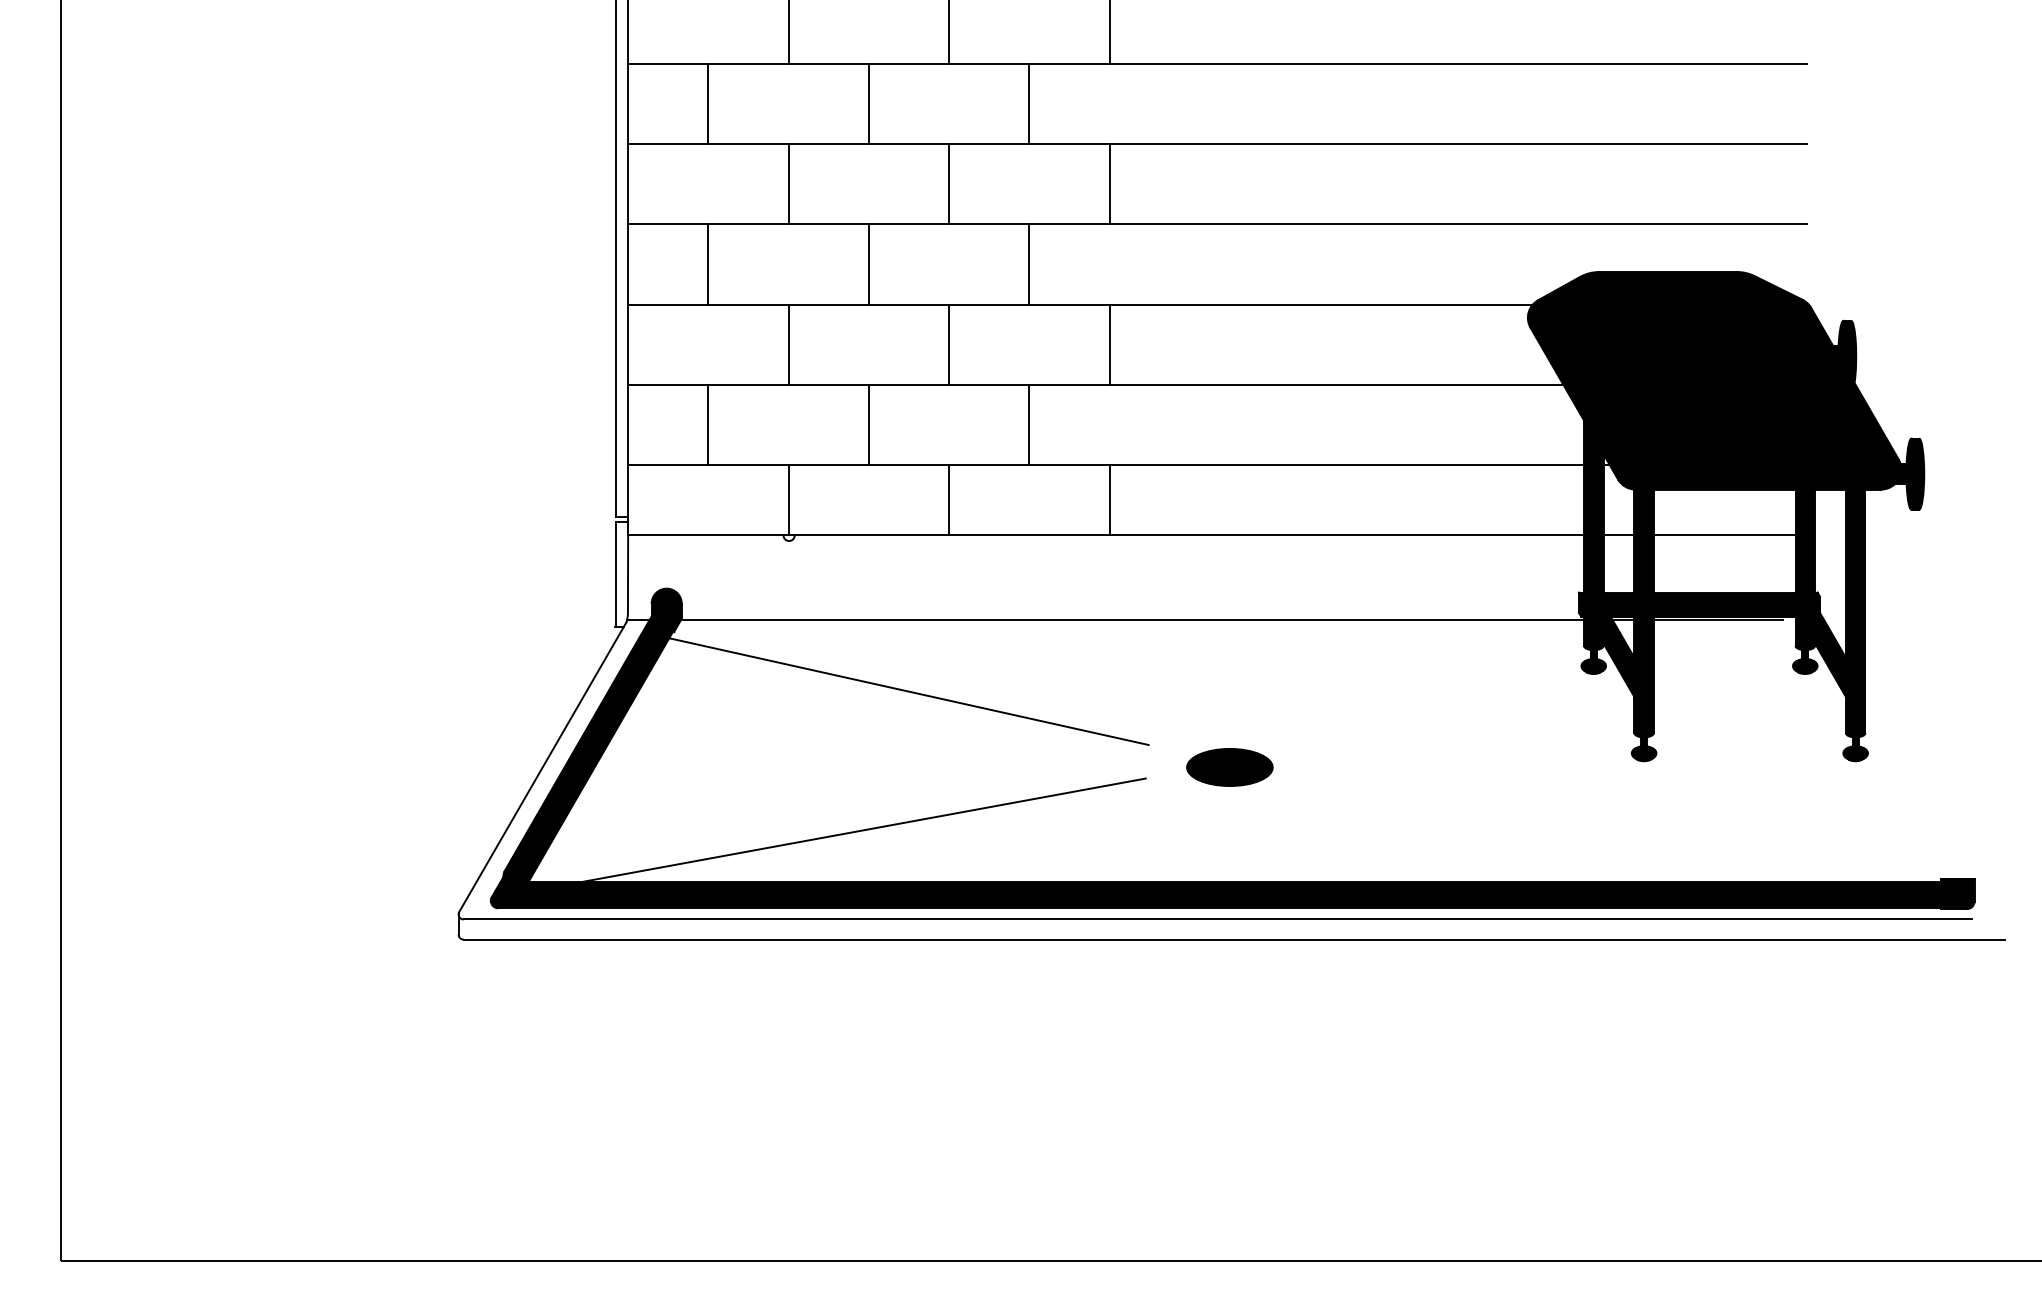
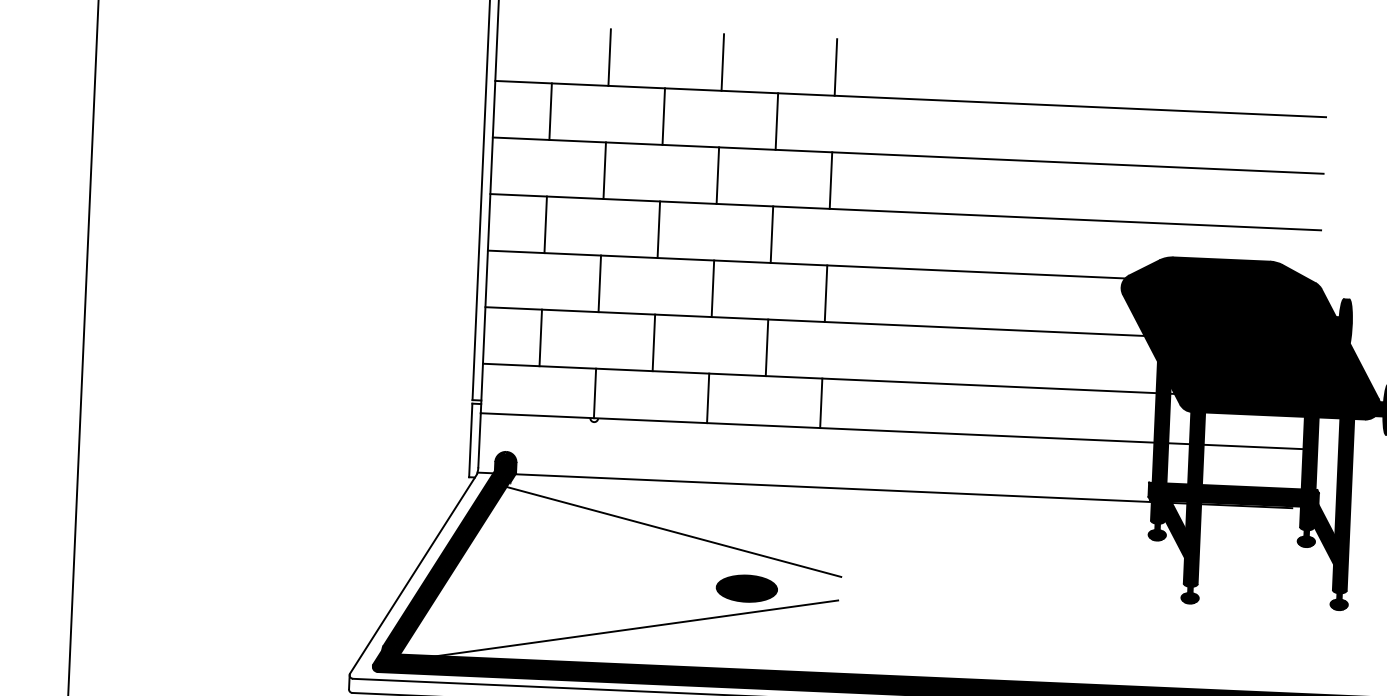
part: (1229, 767) -> (746, 588), moved

